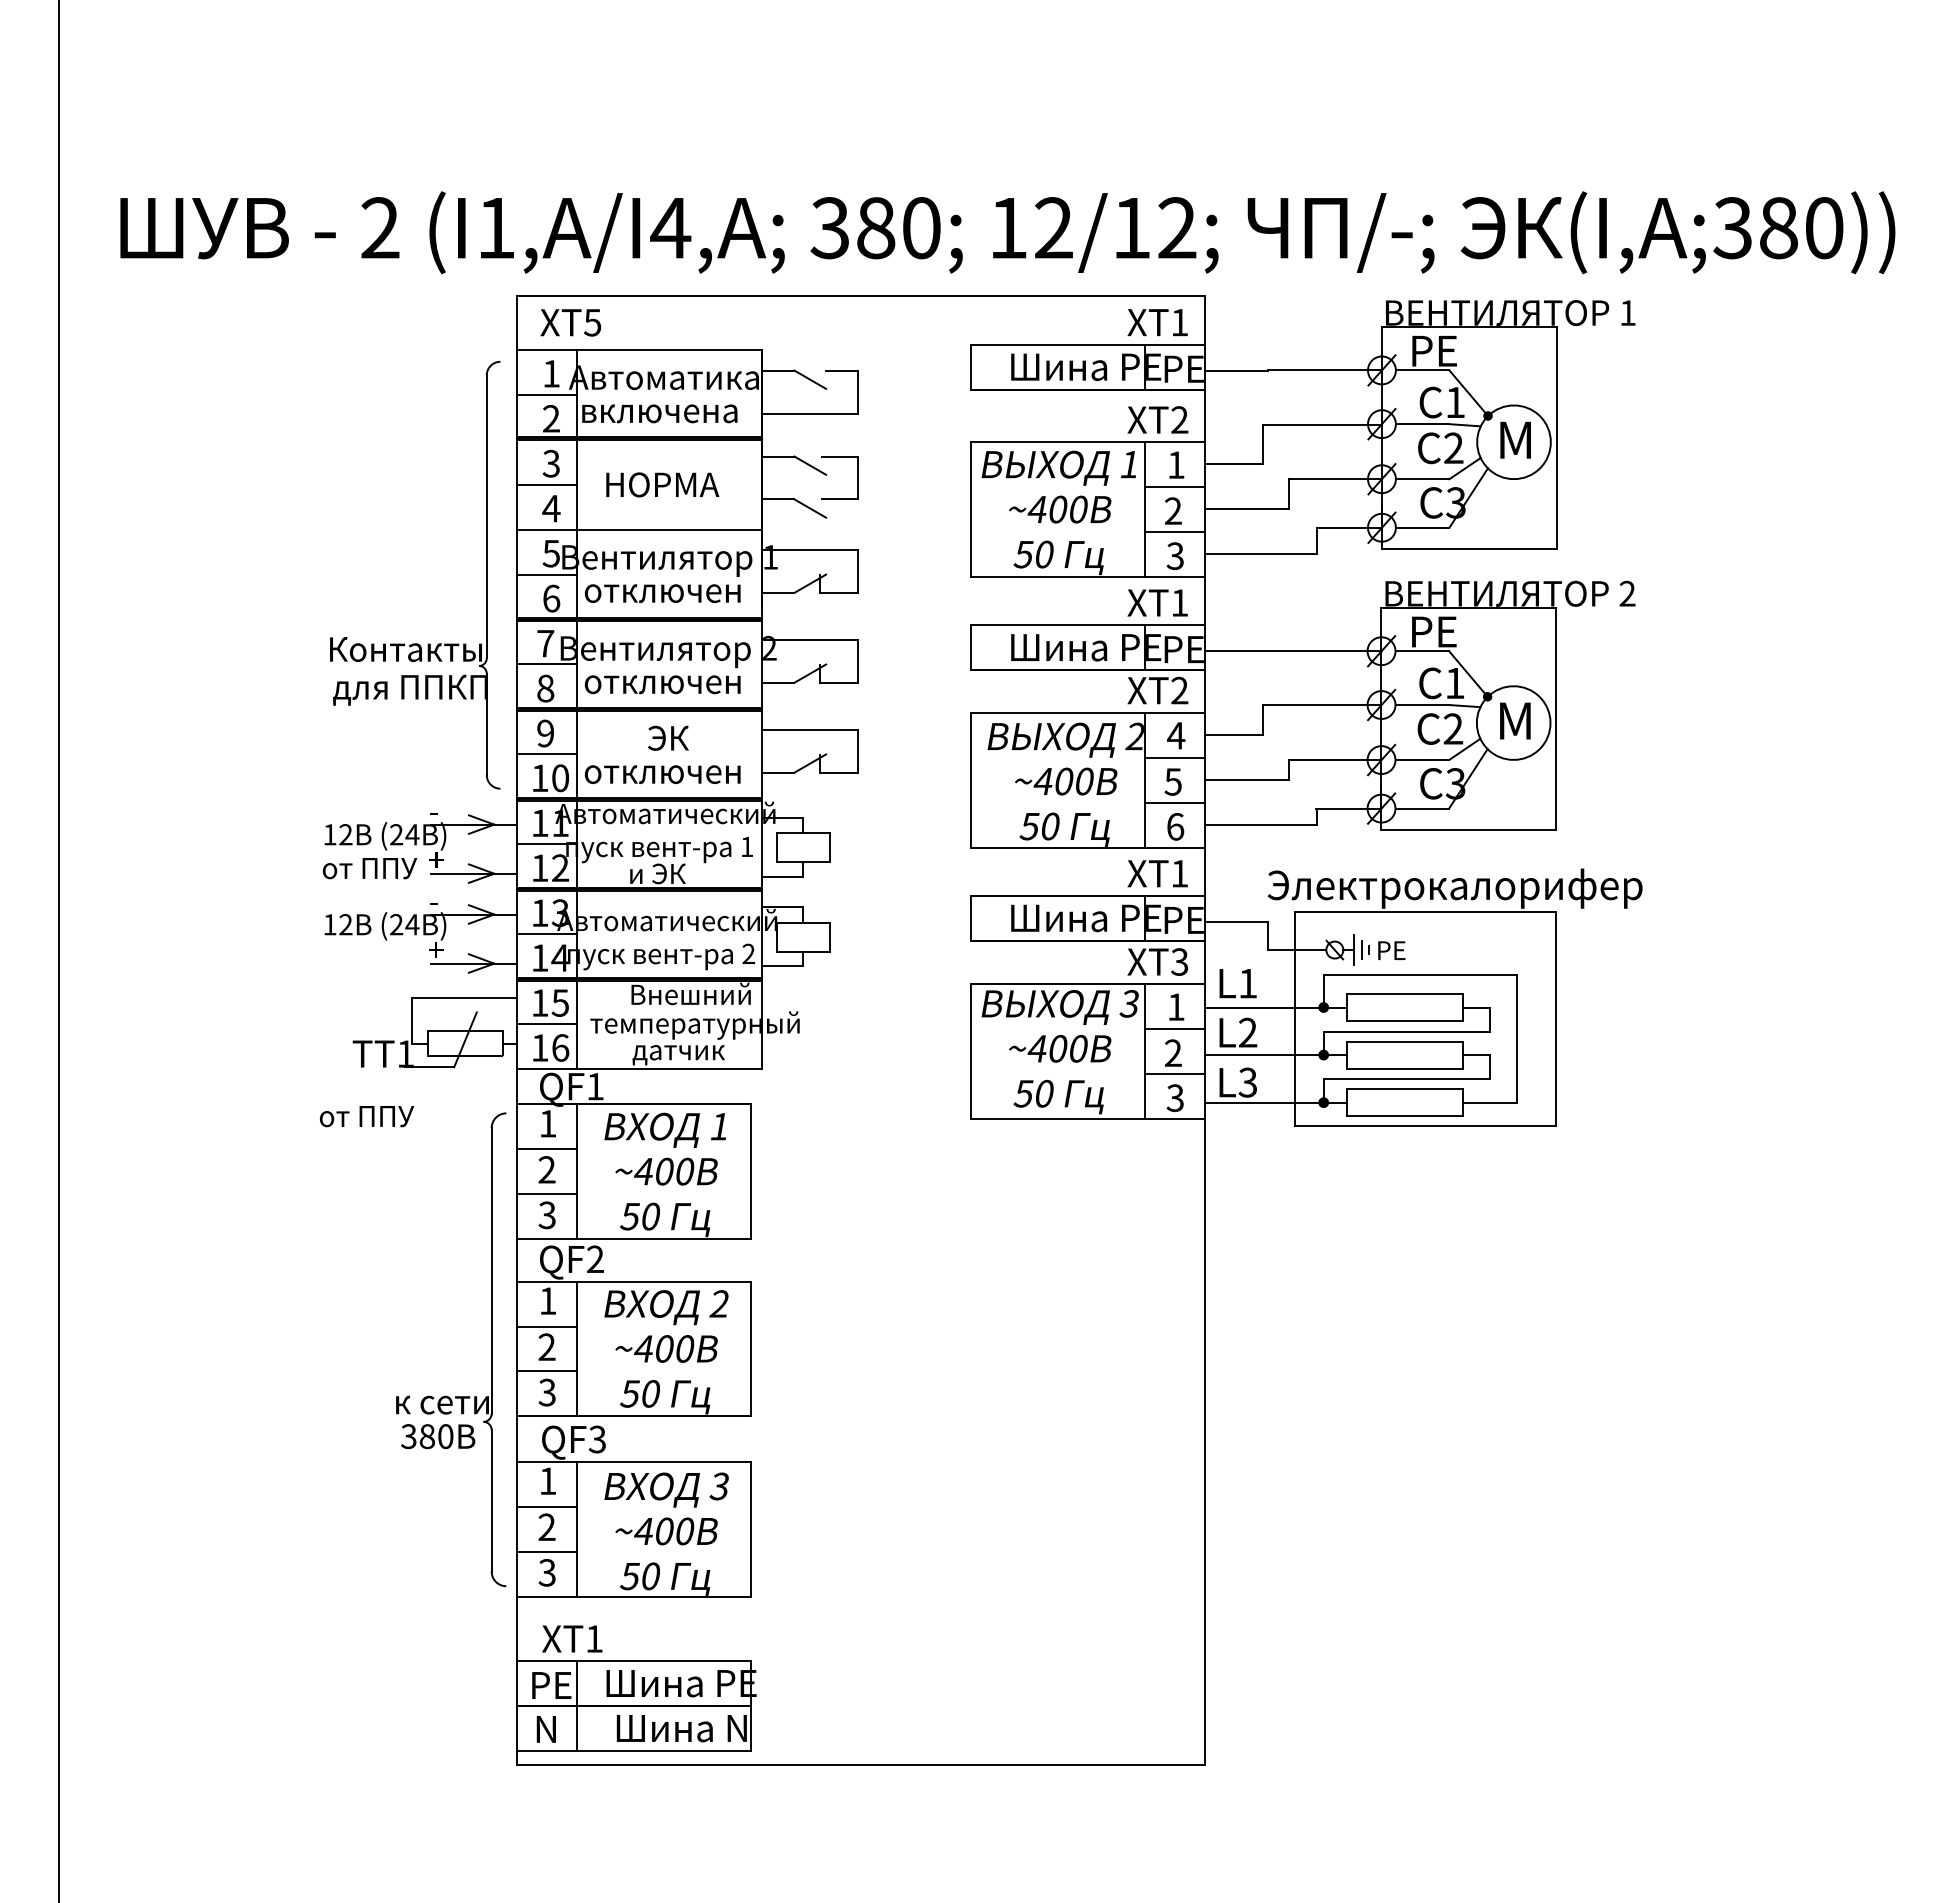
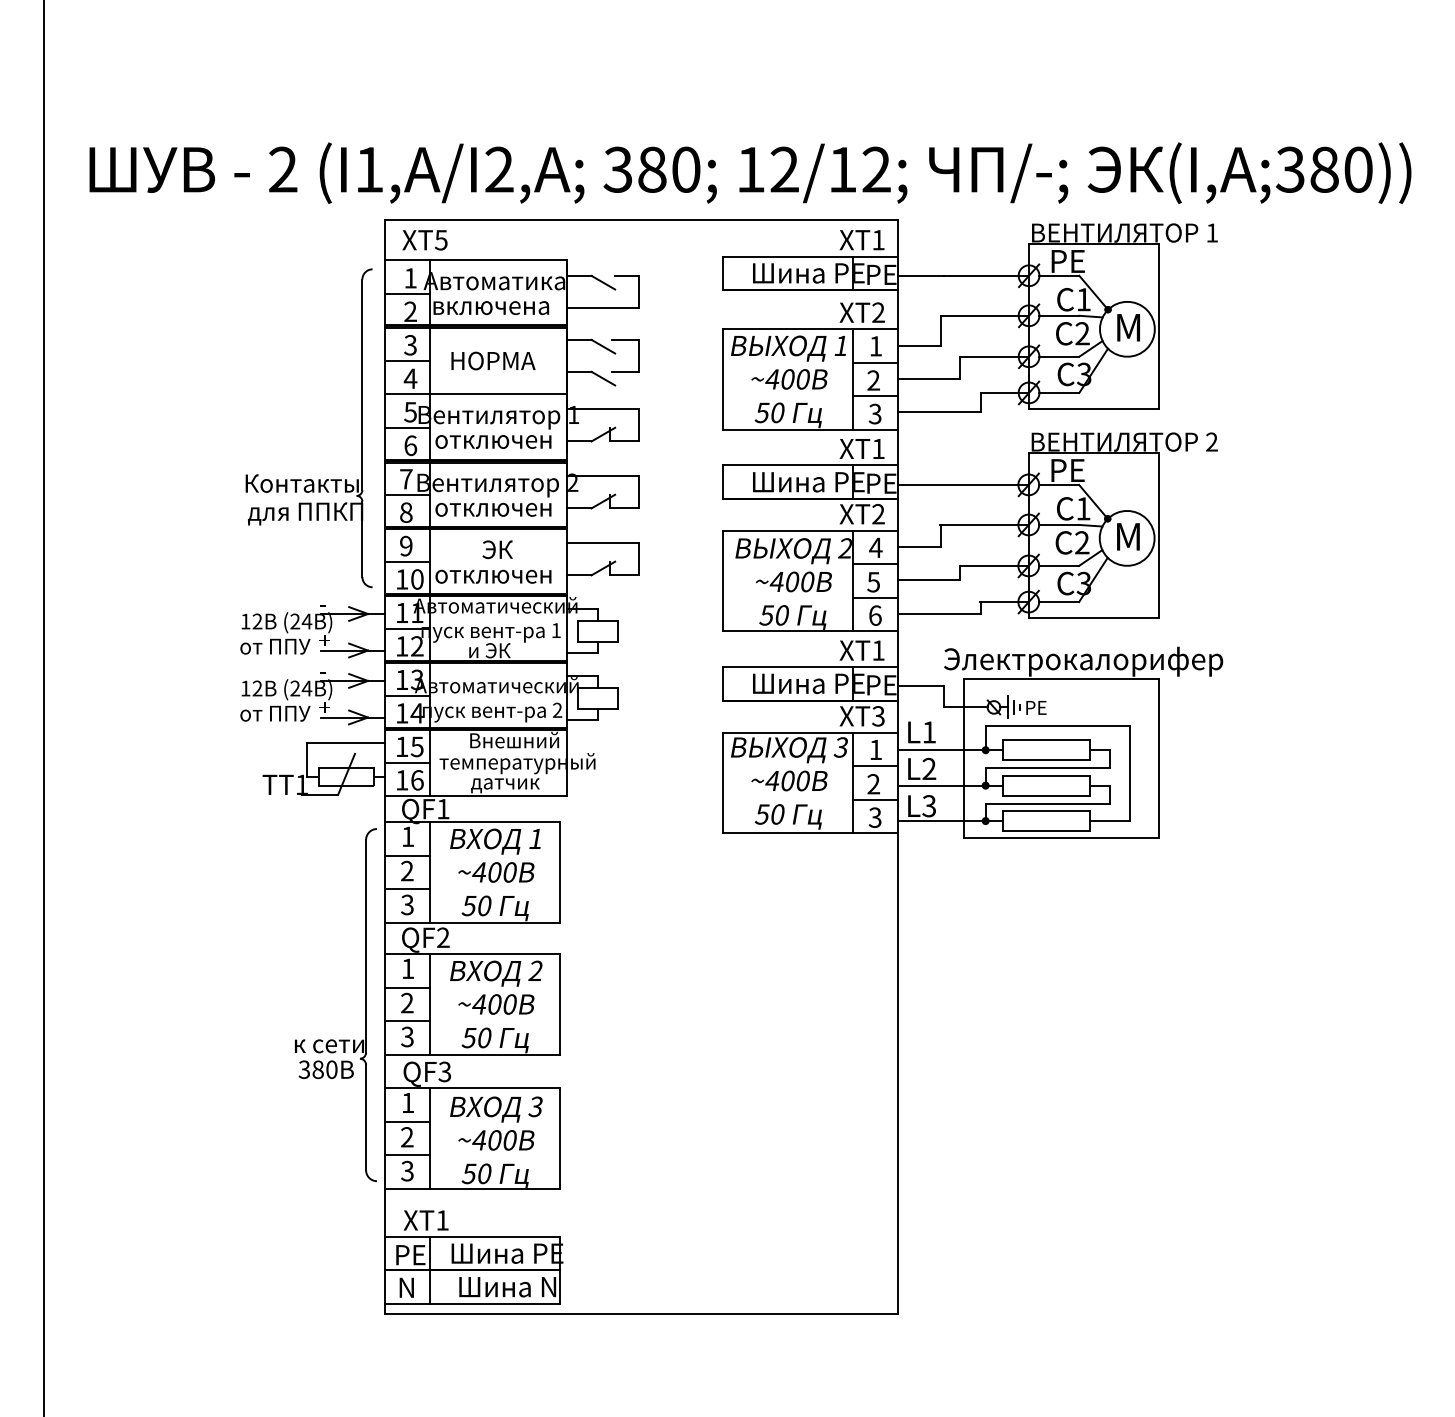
text: (670, 227) -> (499, 169), /I4, -> /I2,
text: (366, 1116) -> (275, 713), moved

